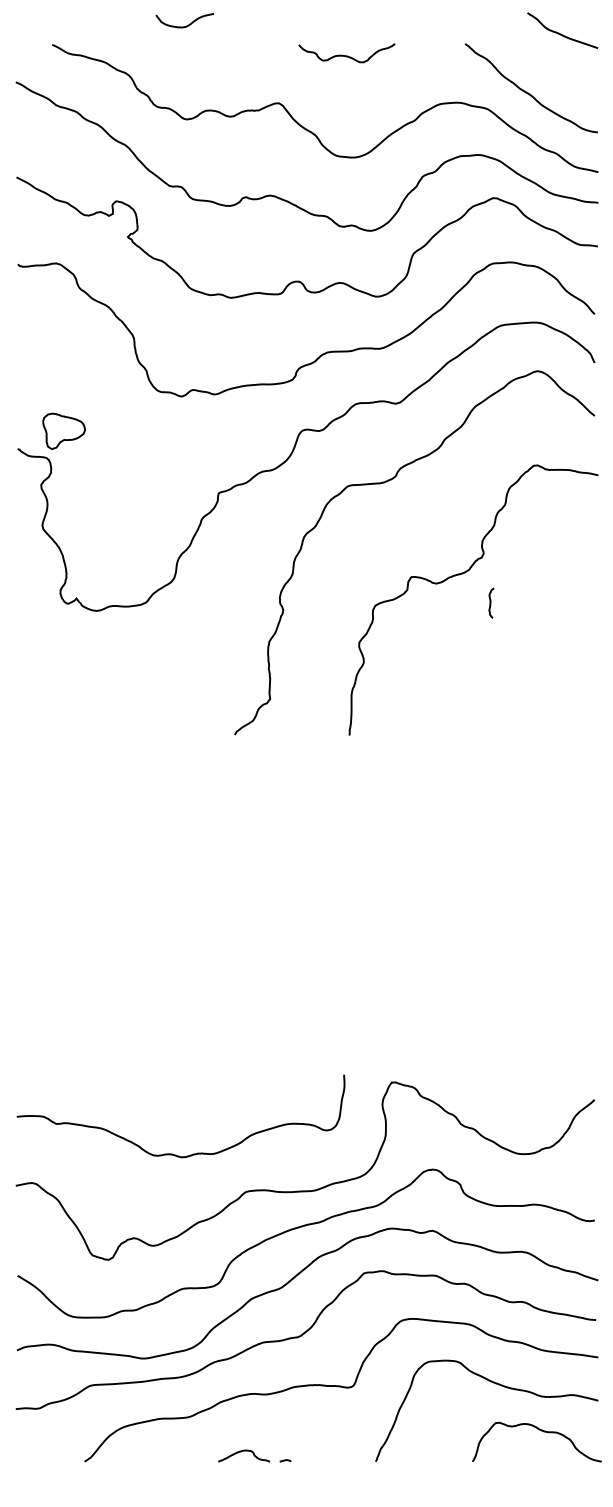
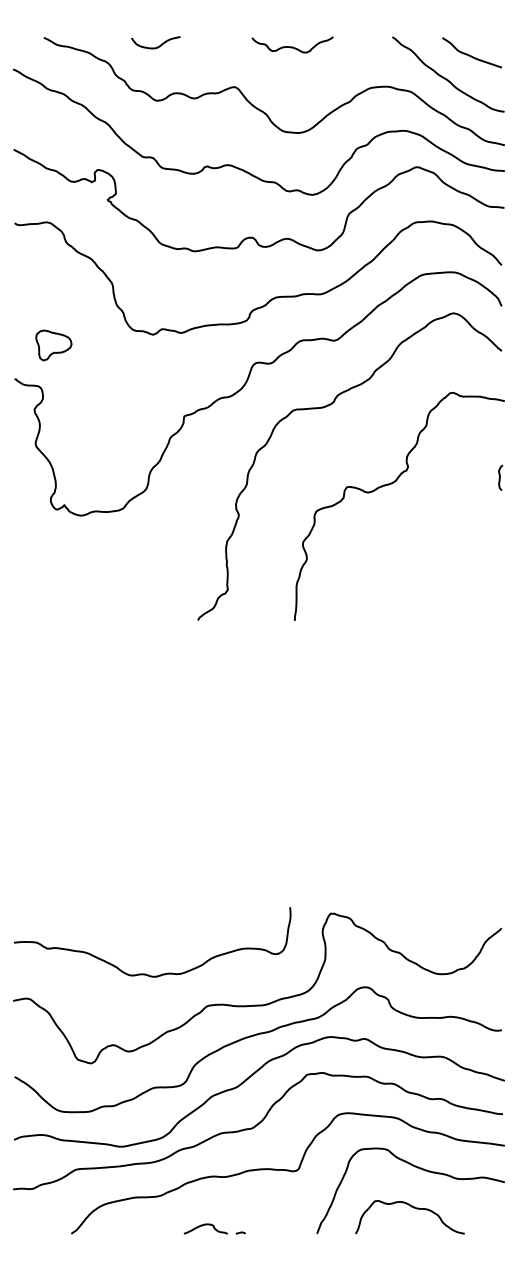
curve: (186, 25) -> (157, 46), moved
curve: (561, 33) -> (471, 55), moved
part: (63, 430) -> (53, 344), moved
curve: (491, 602) -> (500, 477), moved
curve: (541, 1431) -> (413, 1208), moved

